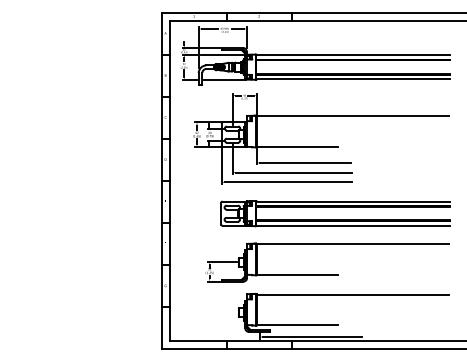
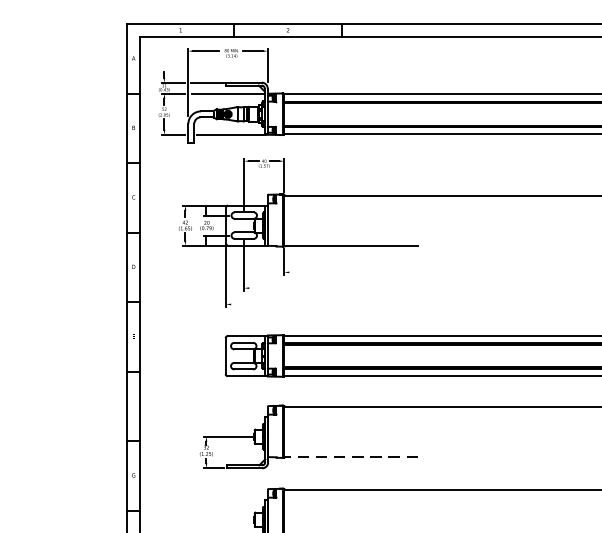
line: (304, 162) -> (363, 271), removed
line: (293, 172) -> (344, 288), removed
line: (287, 182) -> (334, 304), removed
line: (297, 274) -> (351, 456), solid -> dashed

